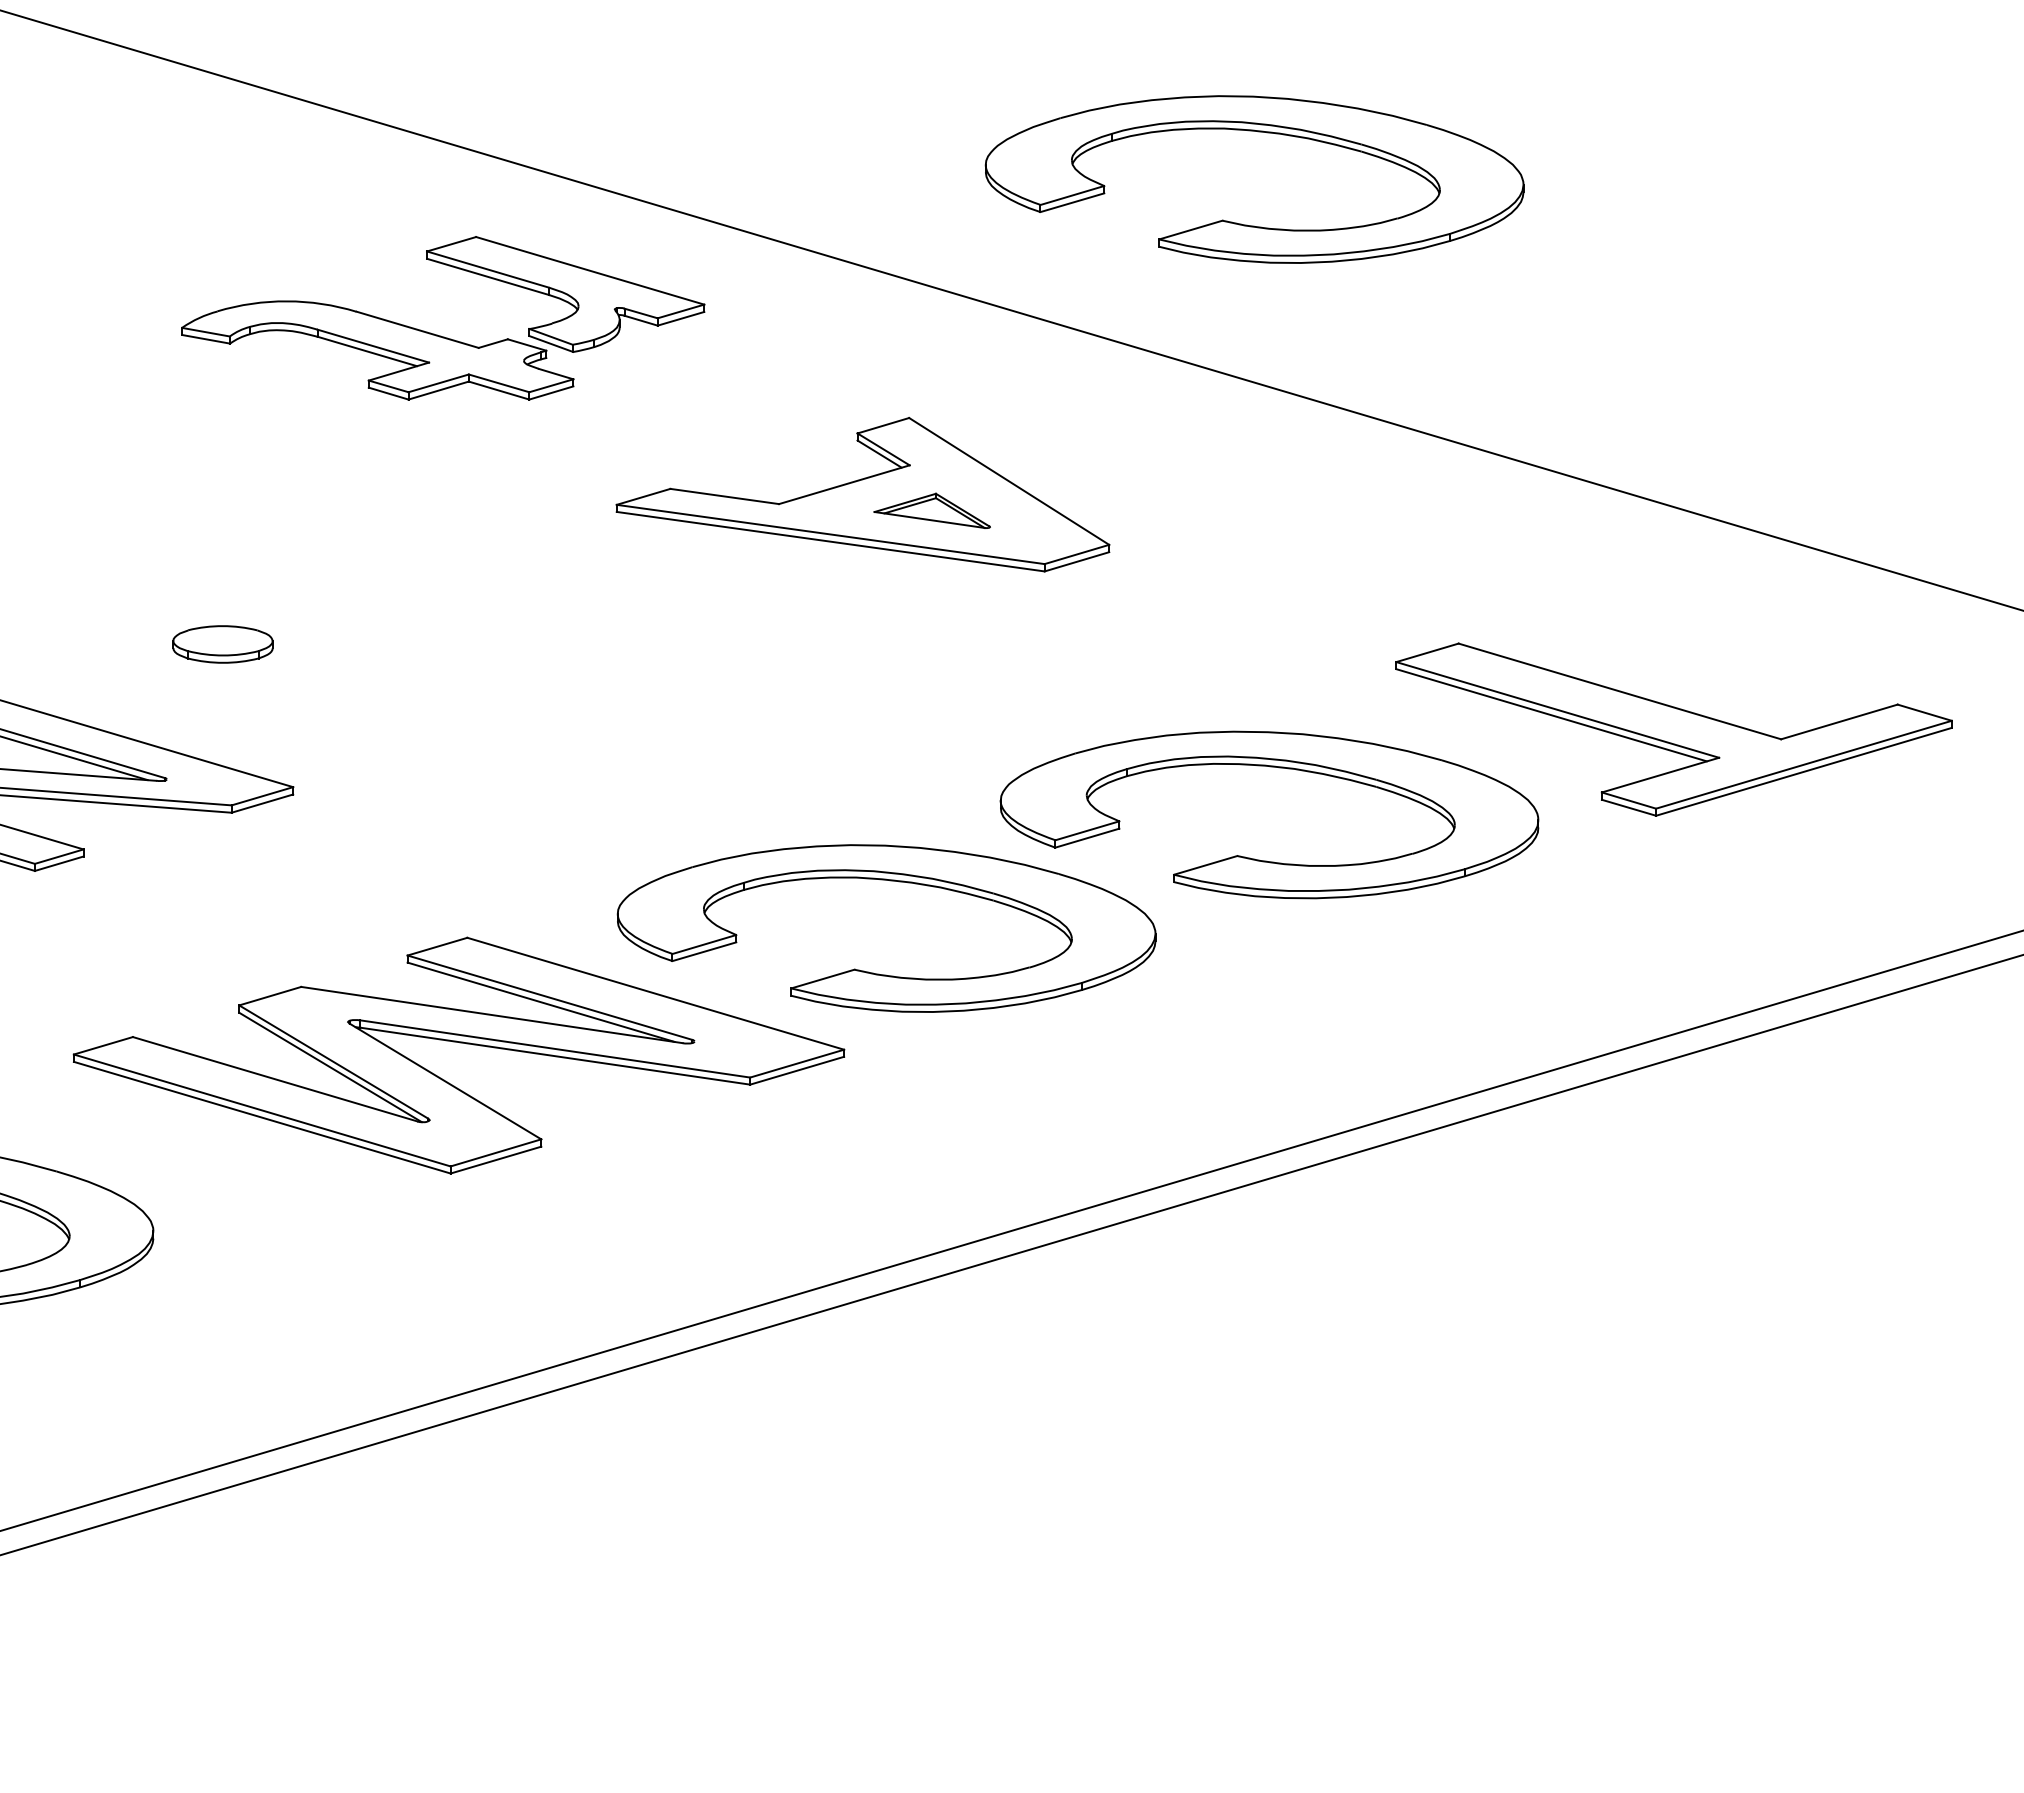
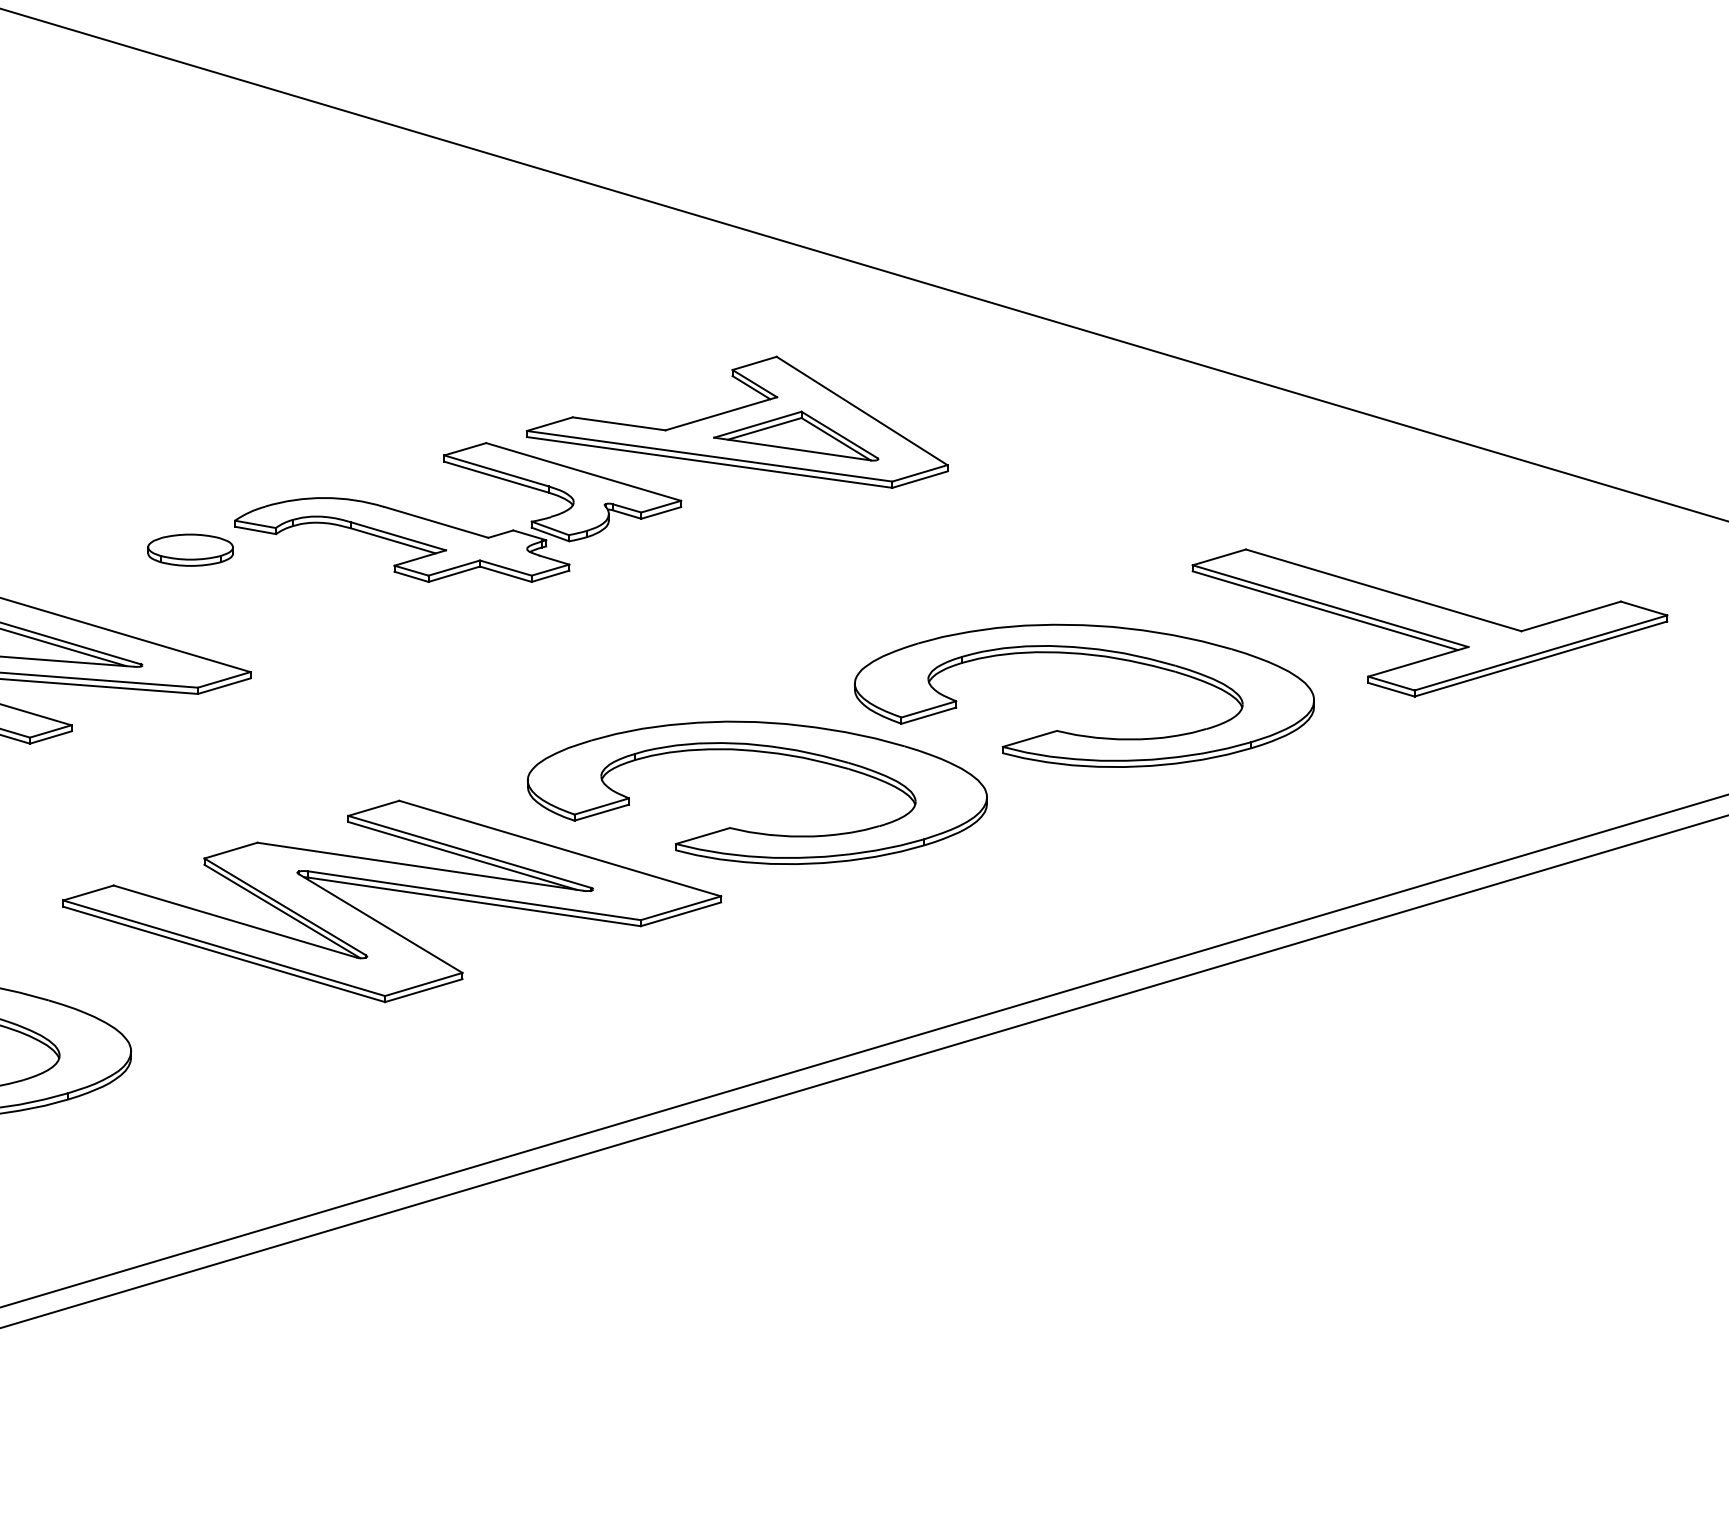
part: (1246, 224) -> (1064, 191), removed
part: (437, 334) -> (453, 526), moved
part: (932, 510) -> (796, 435), size x1.67

